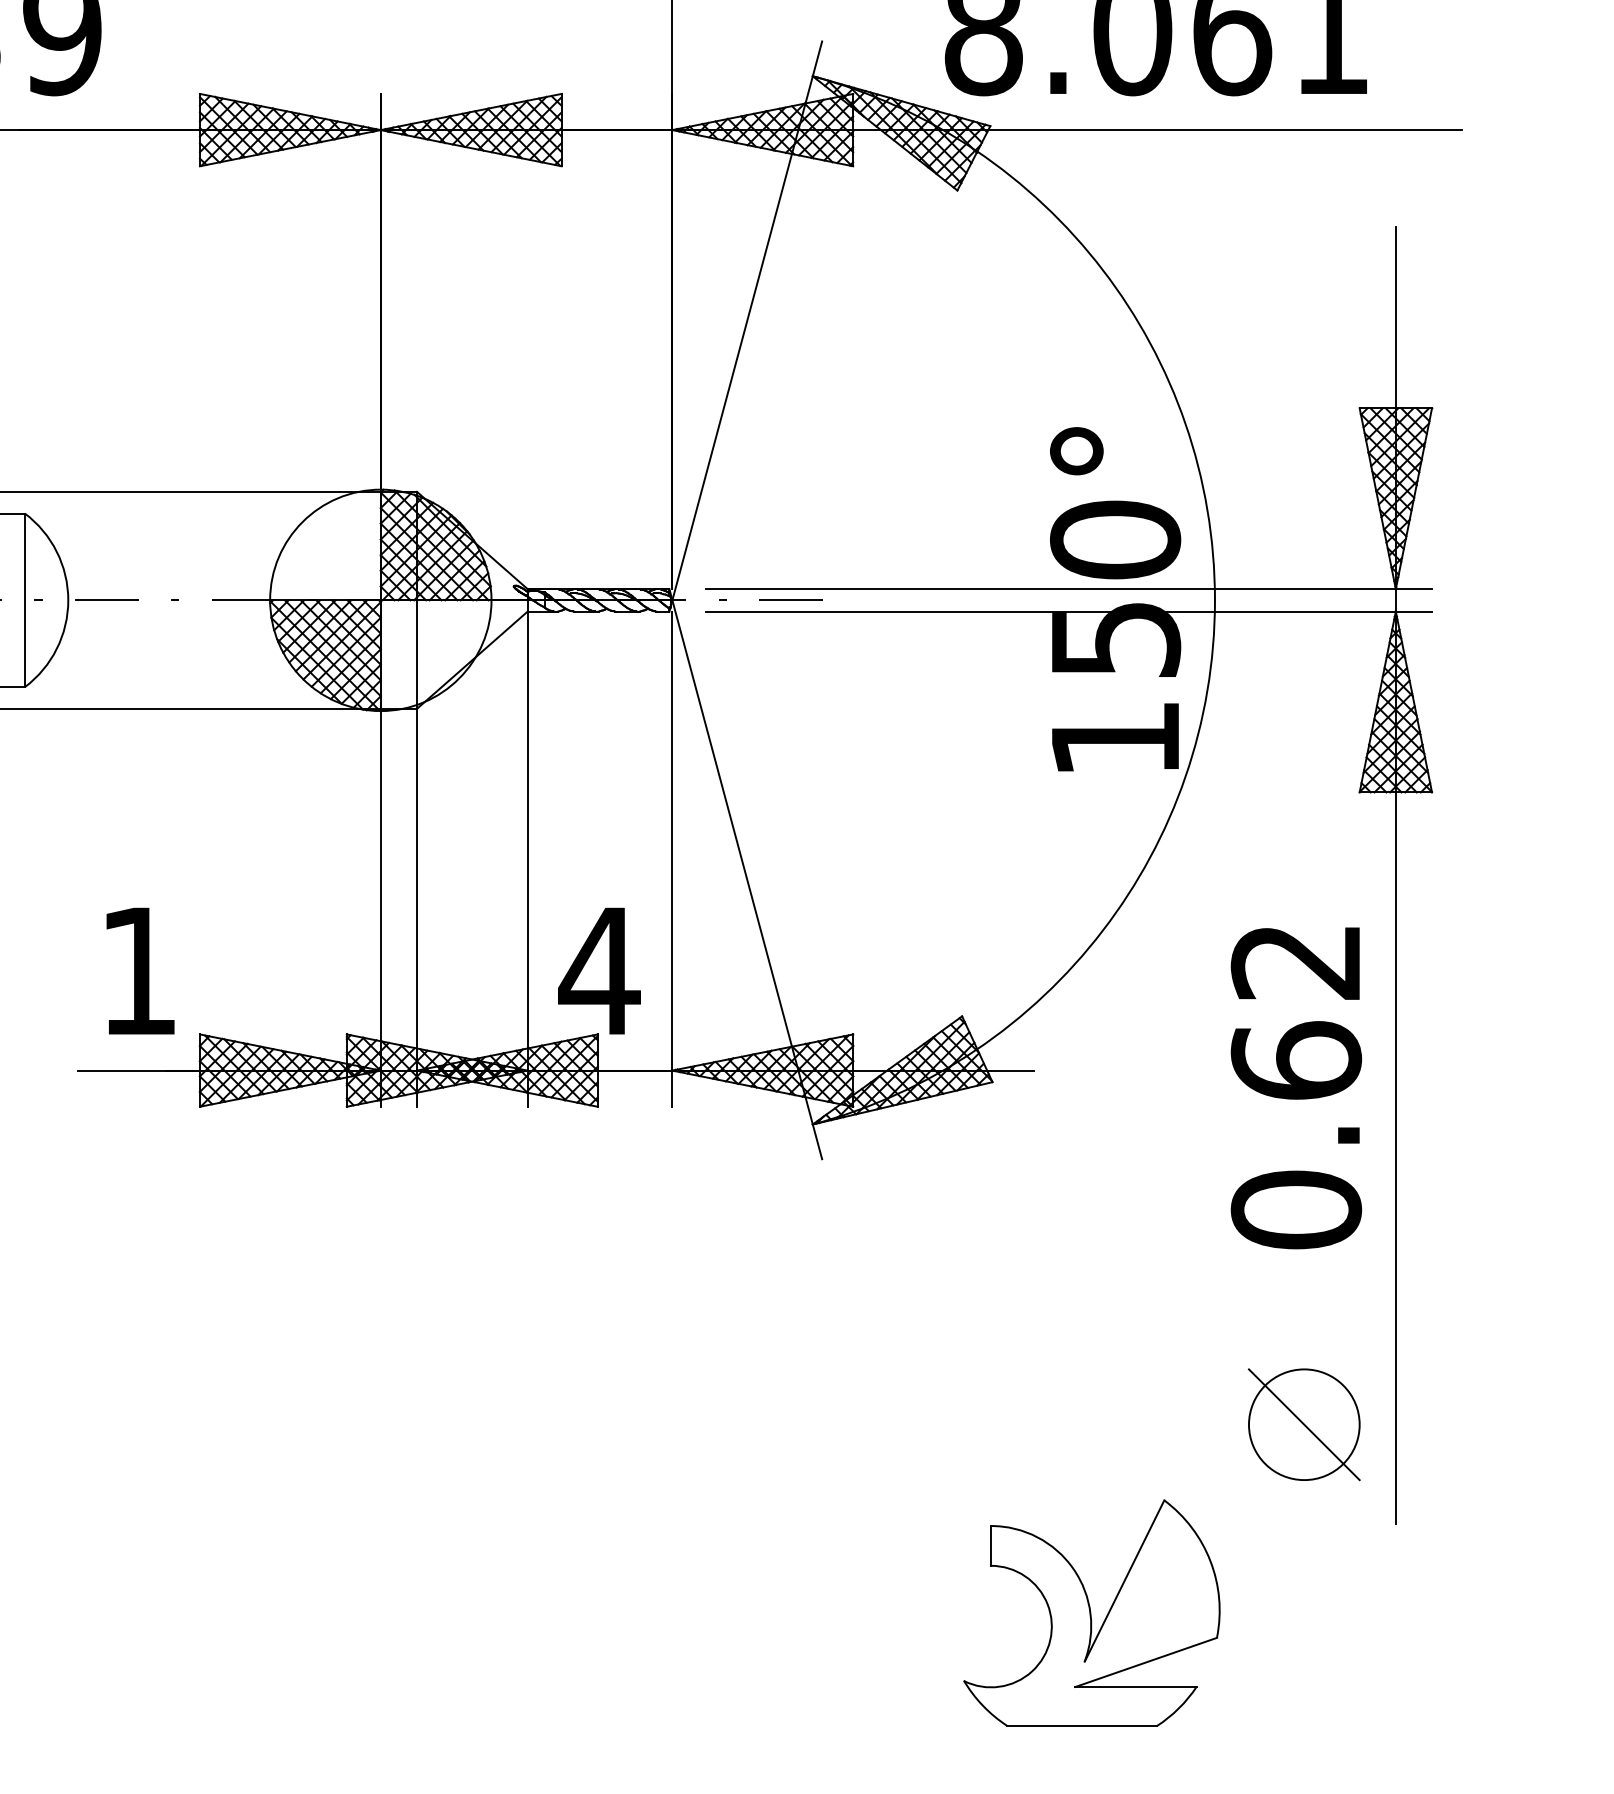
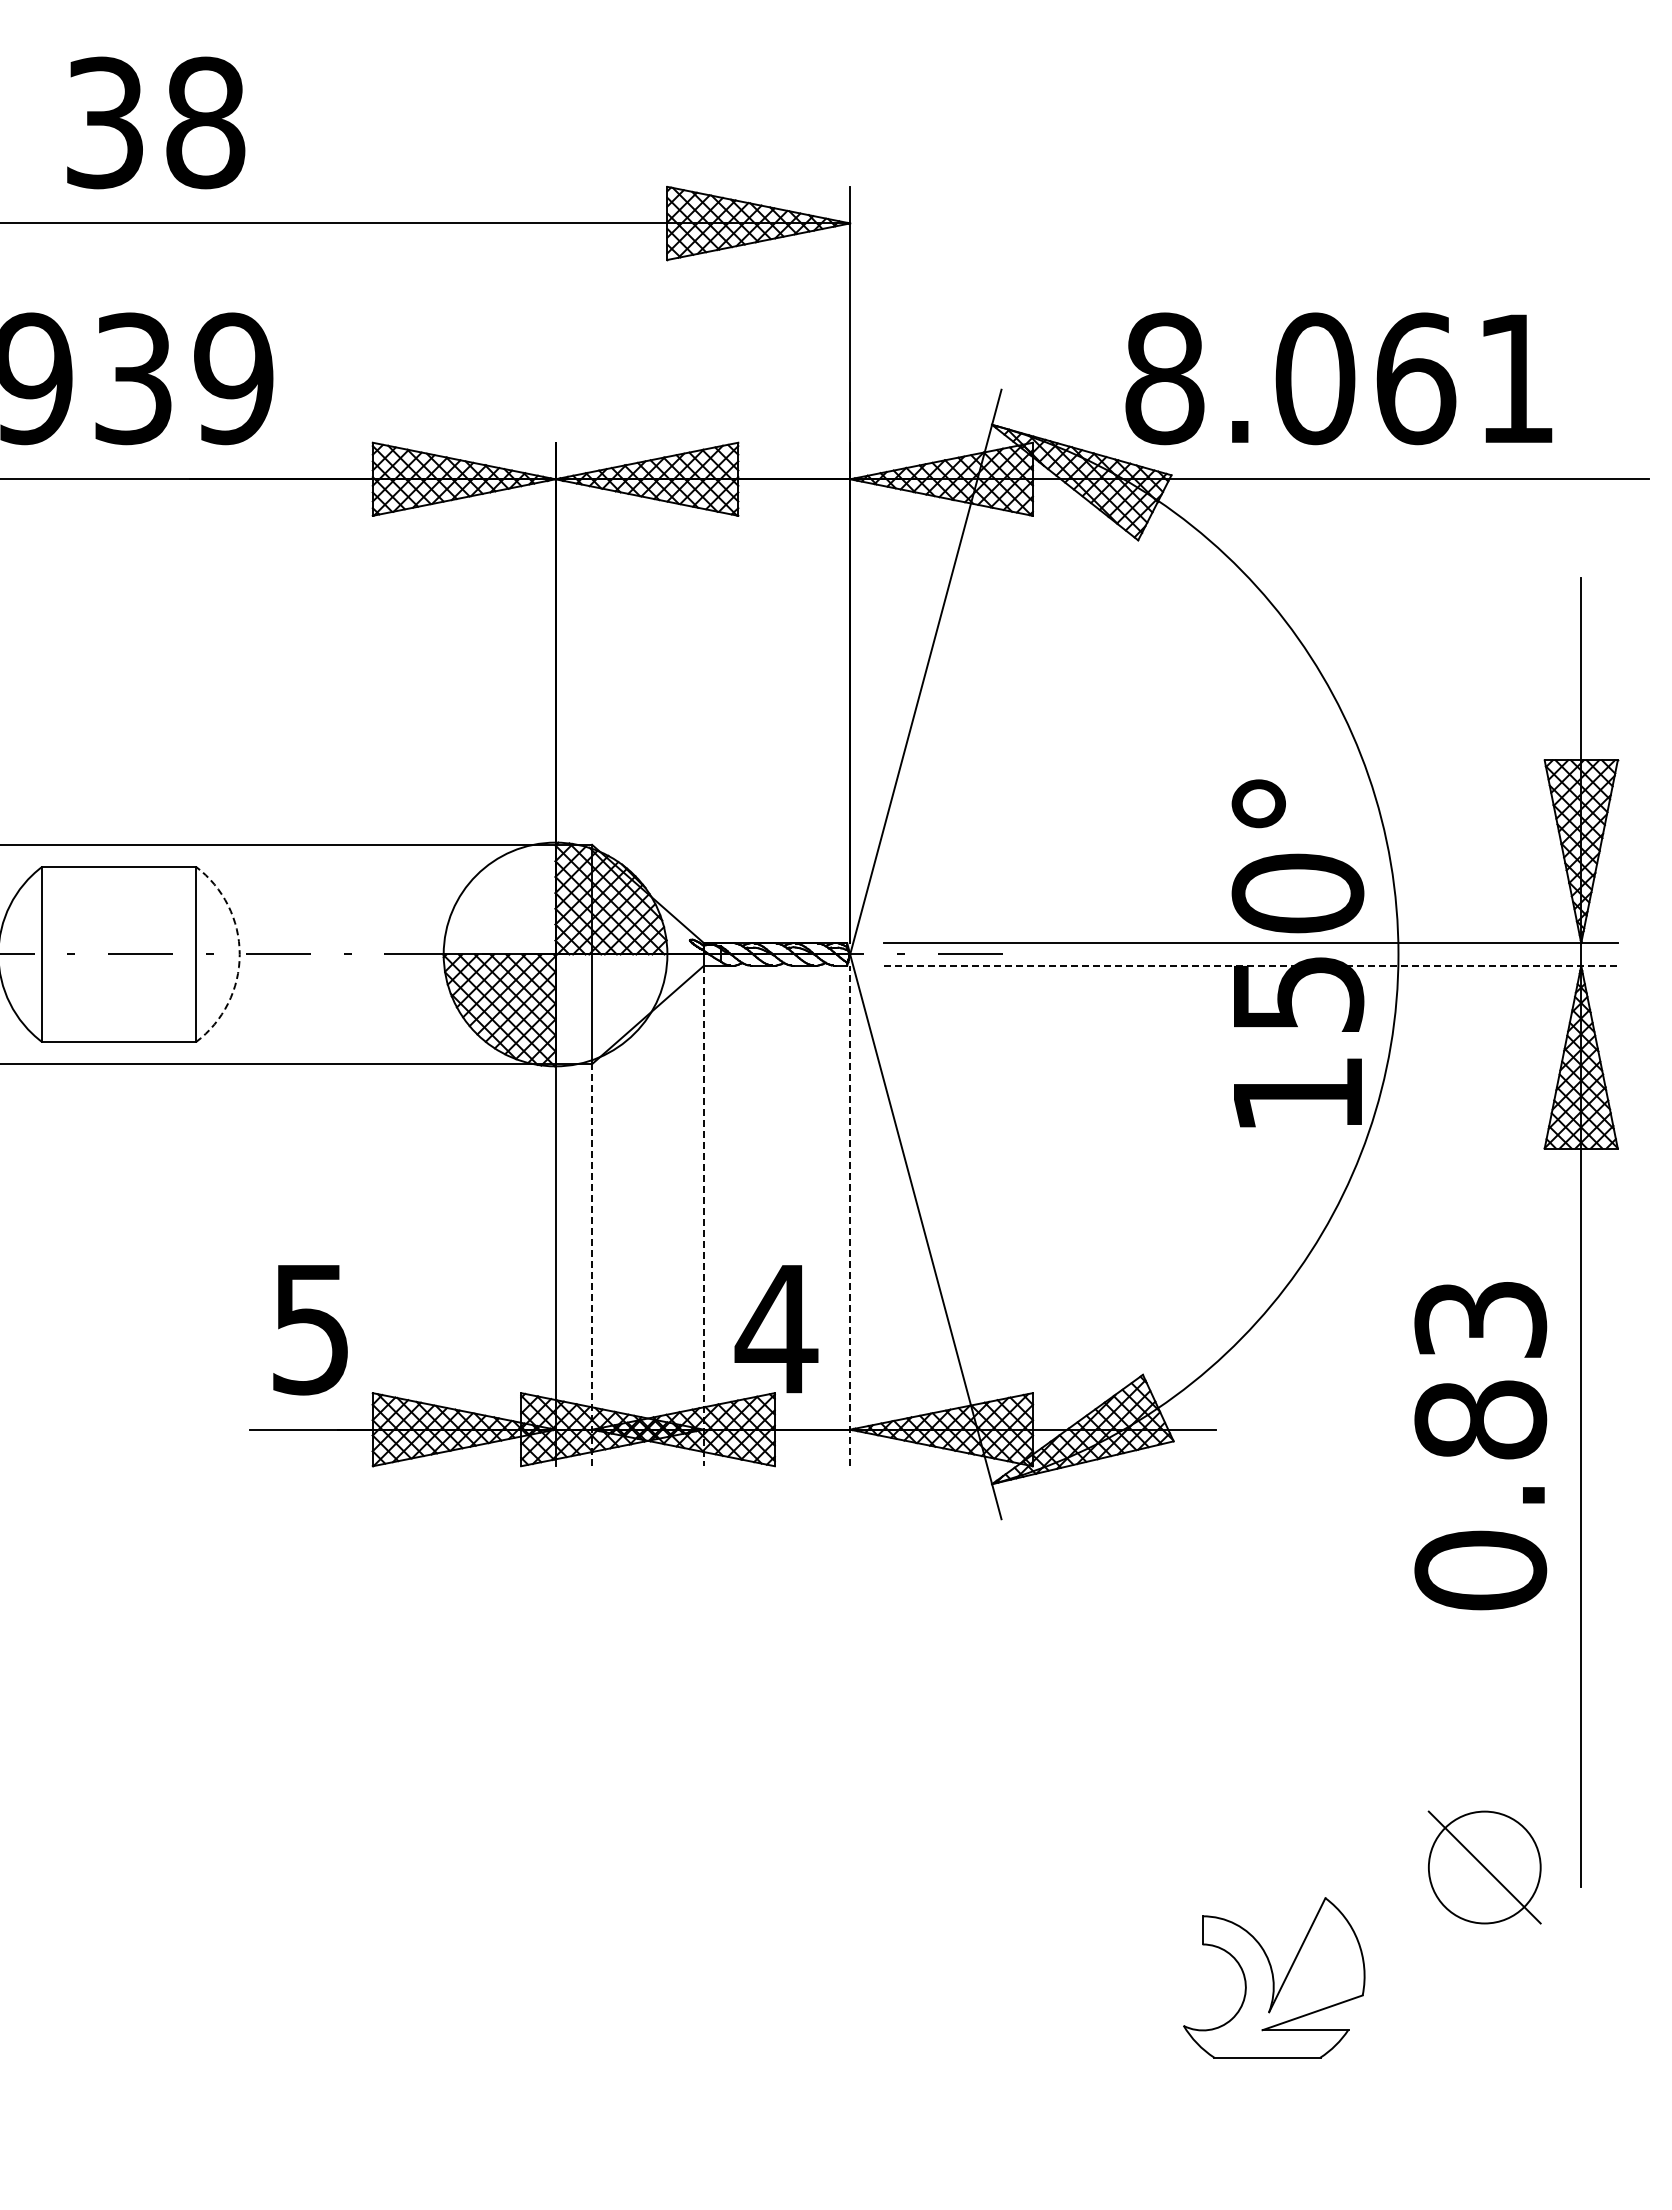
arc: (68, 600) -> (239, 954), solid -> dashed
line: (1068, 611) -> (1250, 965), solid -> dashed
line: (672, 858) -> (850, 1215), solid -> dashed
line: (527, 859) -> (703, 1216), solid -> dashed
line: (417, 907) -> (592, 1264), solid -> dashed
text: (138, 972) -> (310, 1330), 1 -> 5
text: (1296, 1012) -> (1480, 1370), 0.62 -> 0.83
part: (1304, 1424) -> (1484, 1867), moved
part: (1092, 1612) -> (1274, 1977), size x0.7

